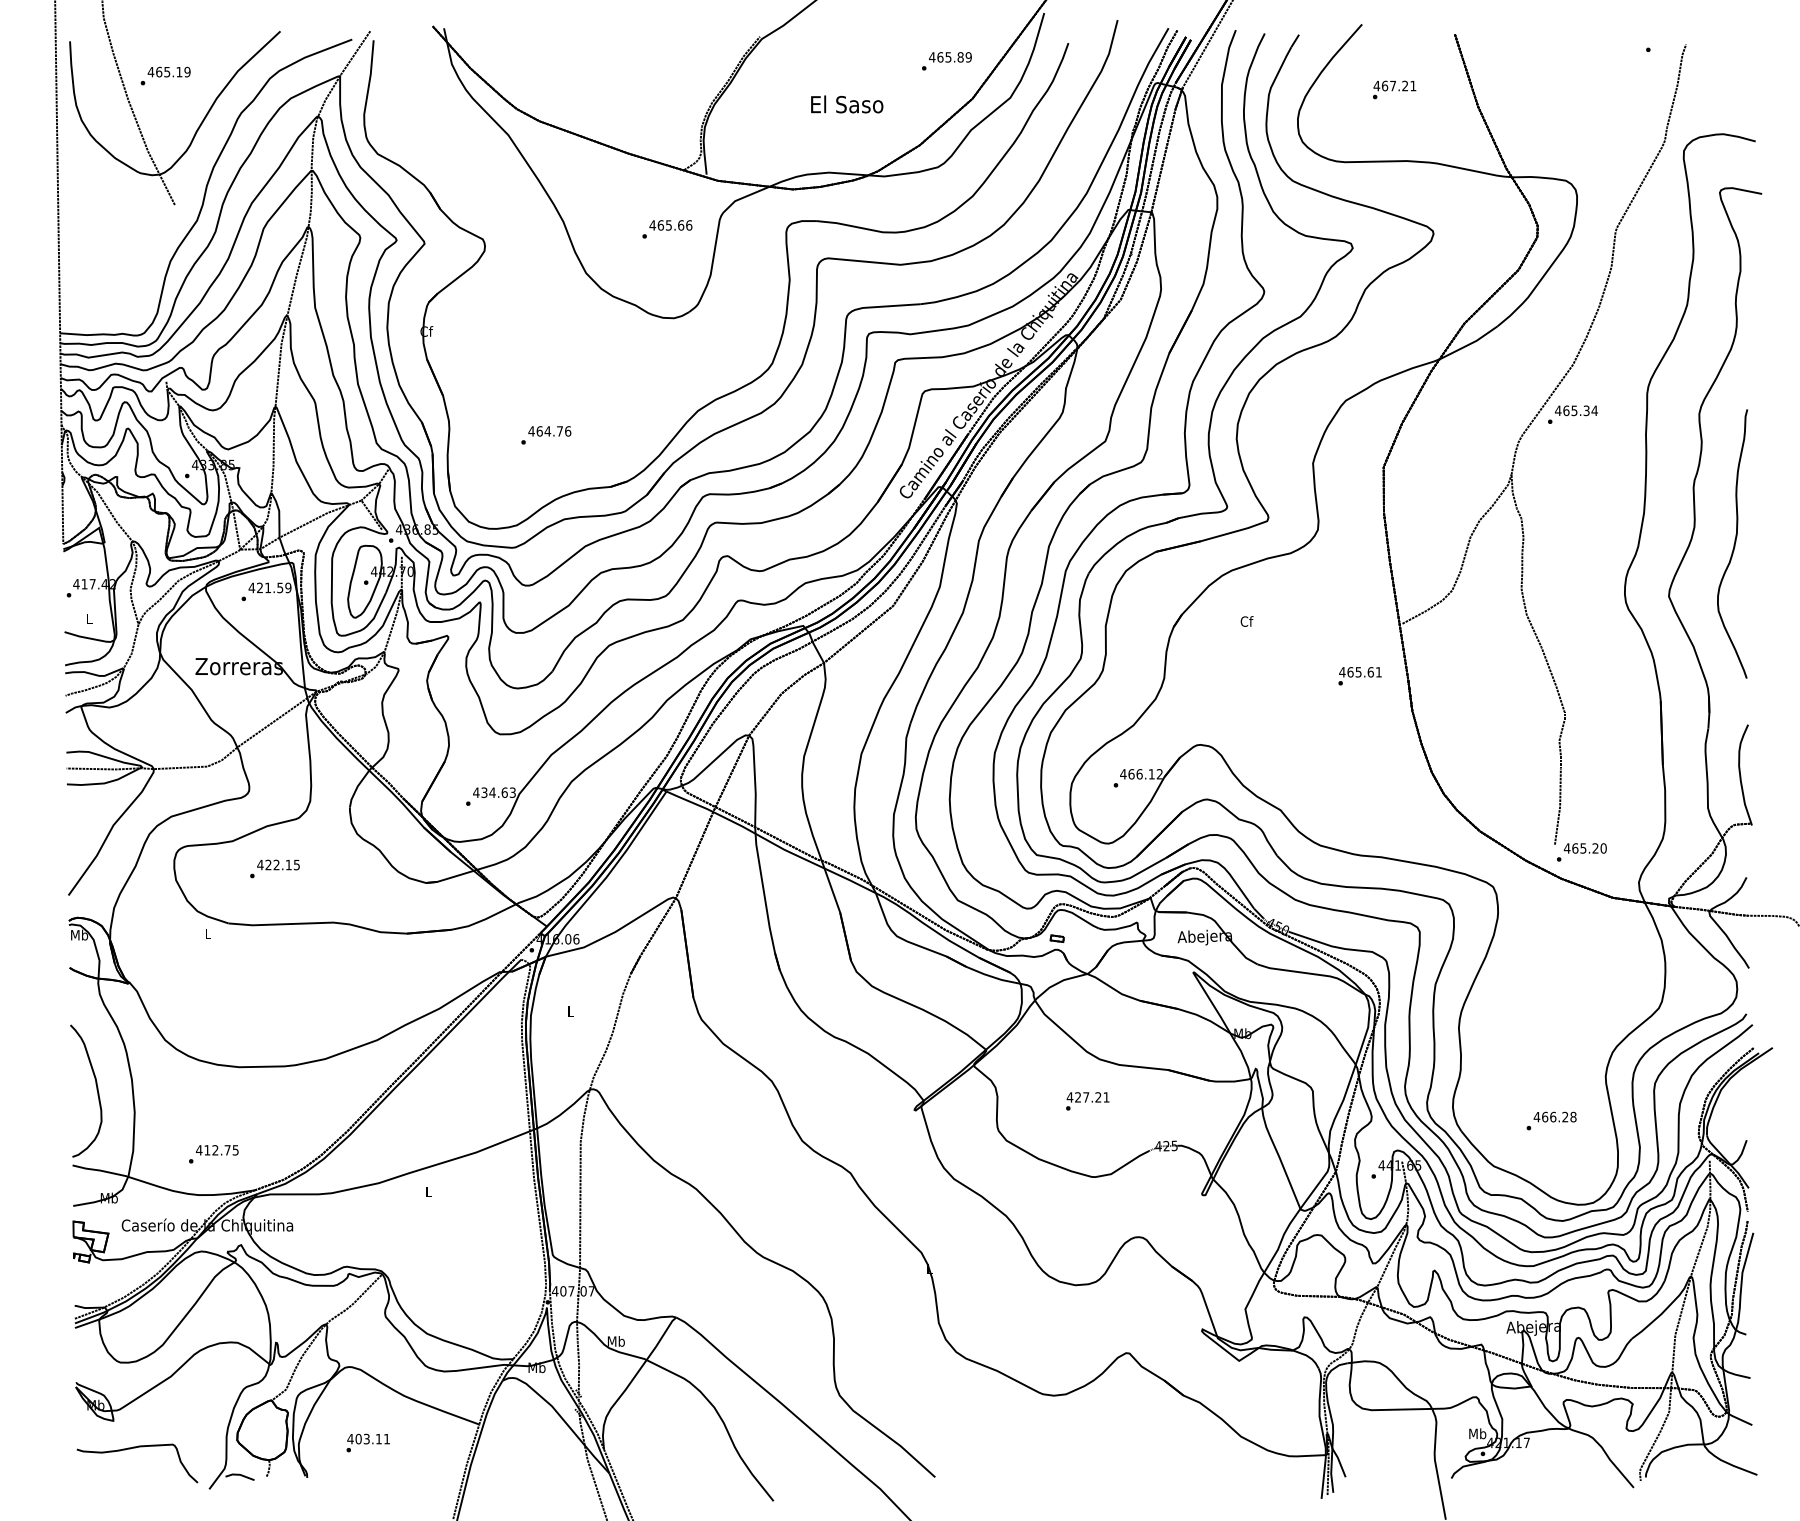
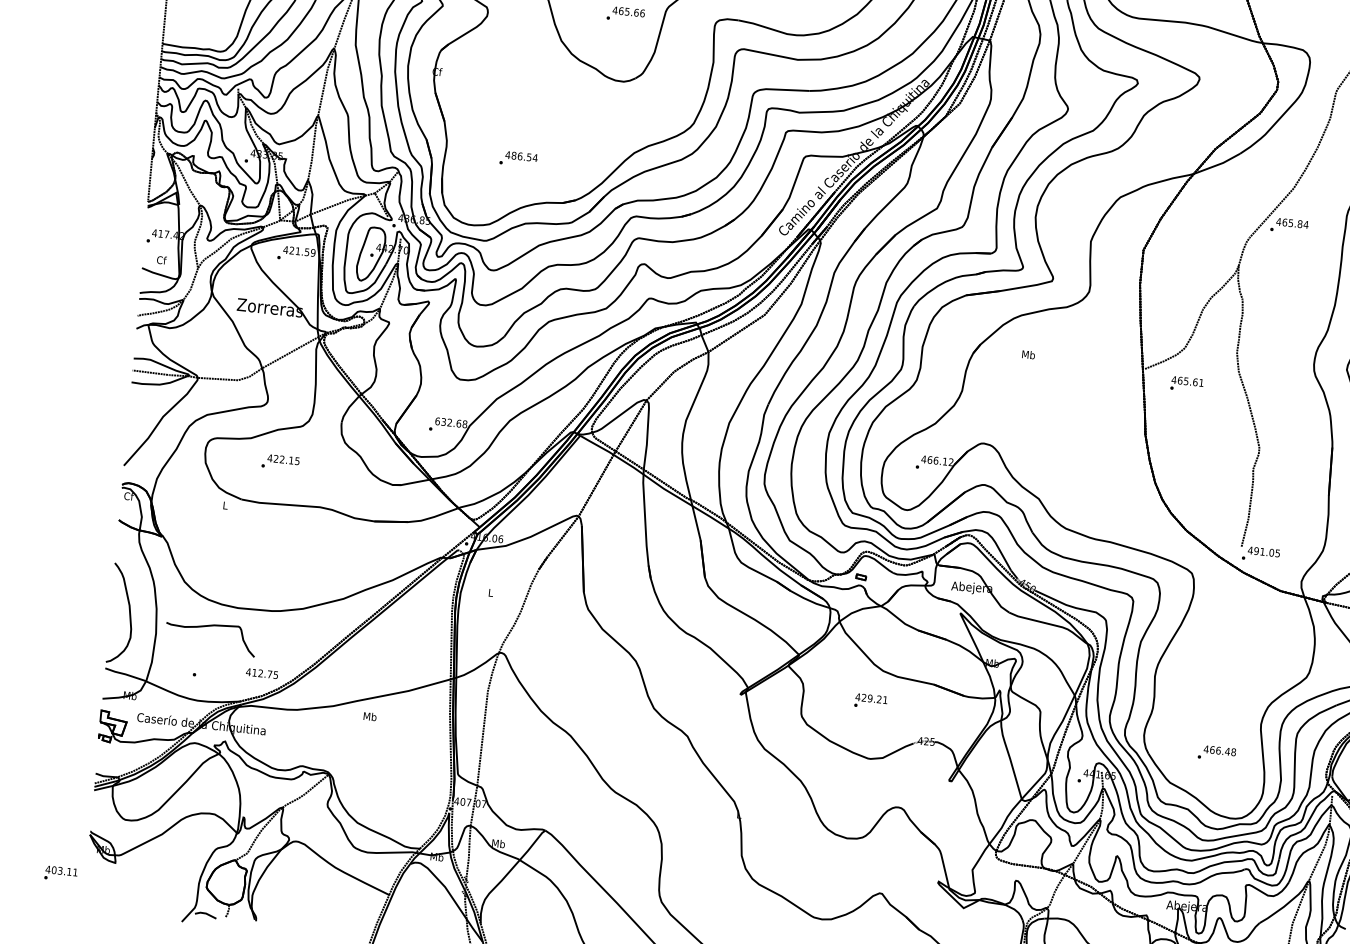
text: (1586, 410) -> (1300, 223), 465.34 -> 465.84
text: (553, 431) -> (524, 156), 464.76 -> 486.54
text: (89, 618) -> (161, 259), L -> Cf
text: (1246, 621) -> (1028, 354), Cf -> Mb
text: (1359, 676) -> (1186, 384), moved
text: (494, 792) -> (451, 422), 434.63 -> 632.68
text: (1589, 848) -> (1267, 552), 465.20 -> 491.05
text: (79, 934) -> (128, 495), Mb -> Cf
text: (1086, 1097) -> (870, 698), 427.21 -> 429.21
text: (1565, 1116) -> (1227, 751), 466.28 -> 466.48
text: (217, 1150) -> (262, 673), moved
text: (428, 1191) -> (369, 716), L -> Mb
text: (367, 1442) -> (60, 873), moved
curve: (135, 1448) -> (210, 626), moved

